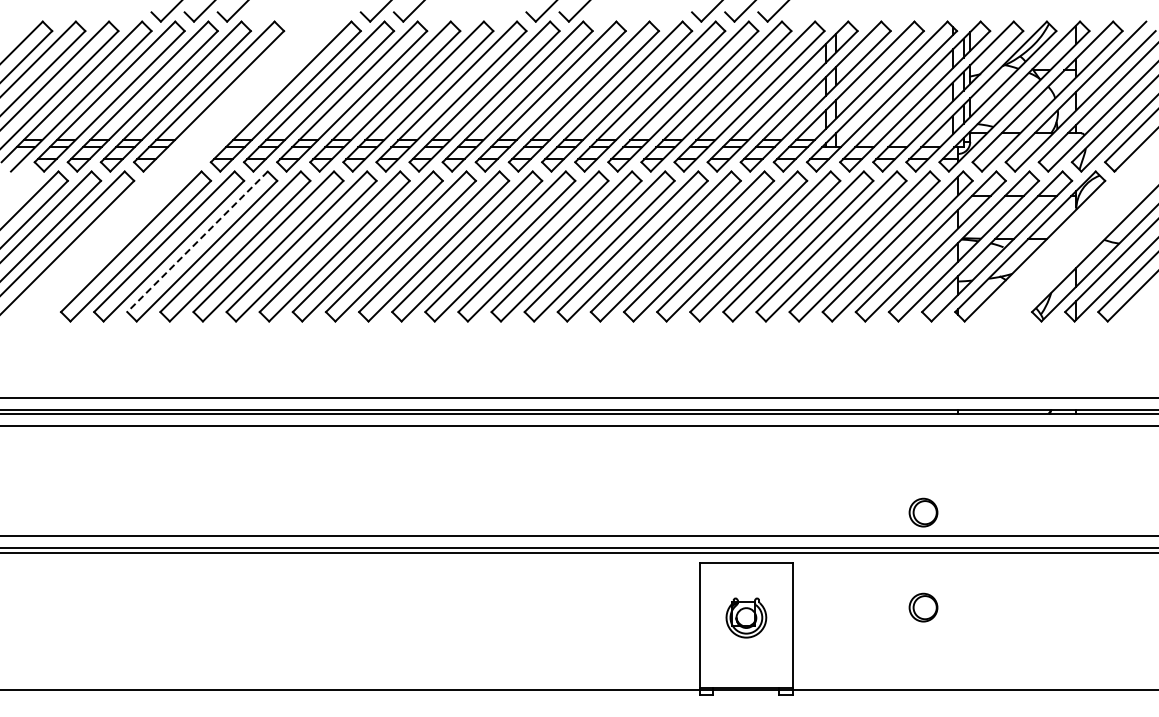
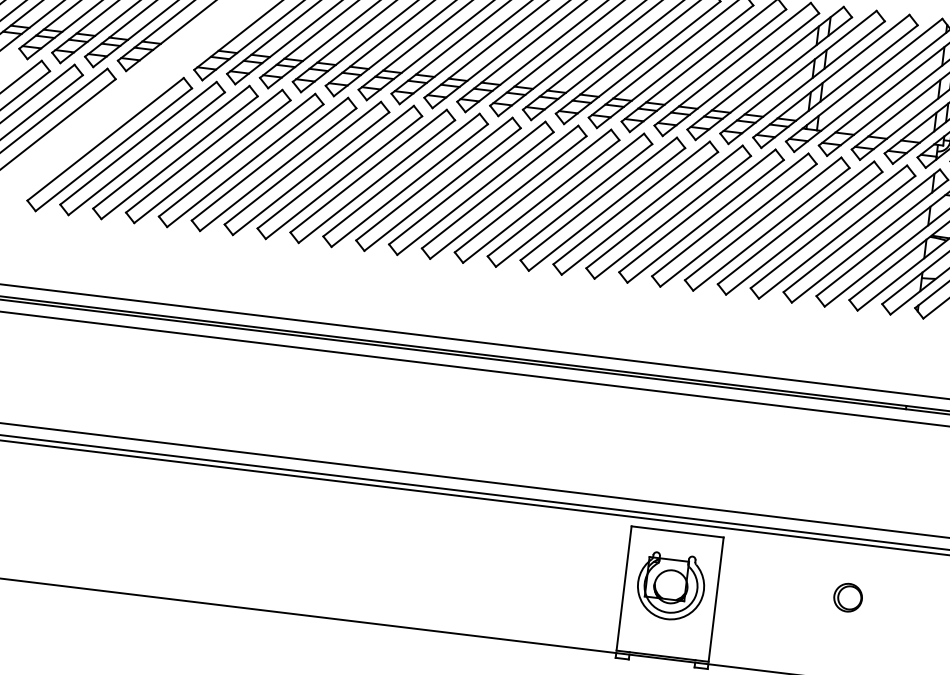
line: (197, 242) -> (171, 147), dashed -> solid
part: (923, 512) -> (859, 503), removed
part: (746, 617) -> (671, 586), size x1.67

